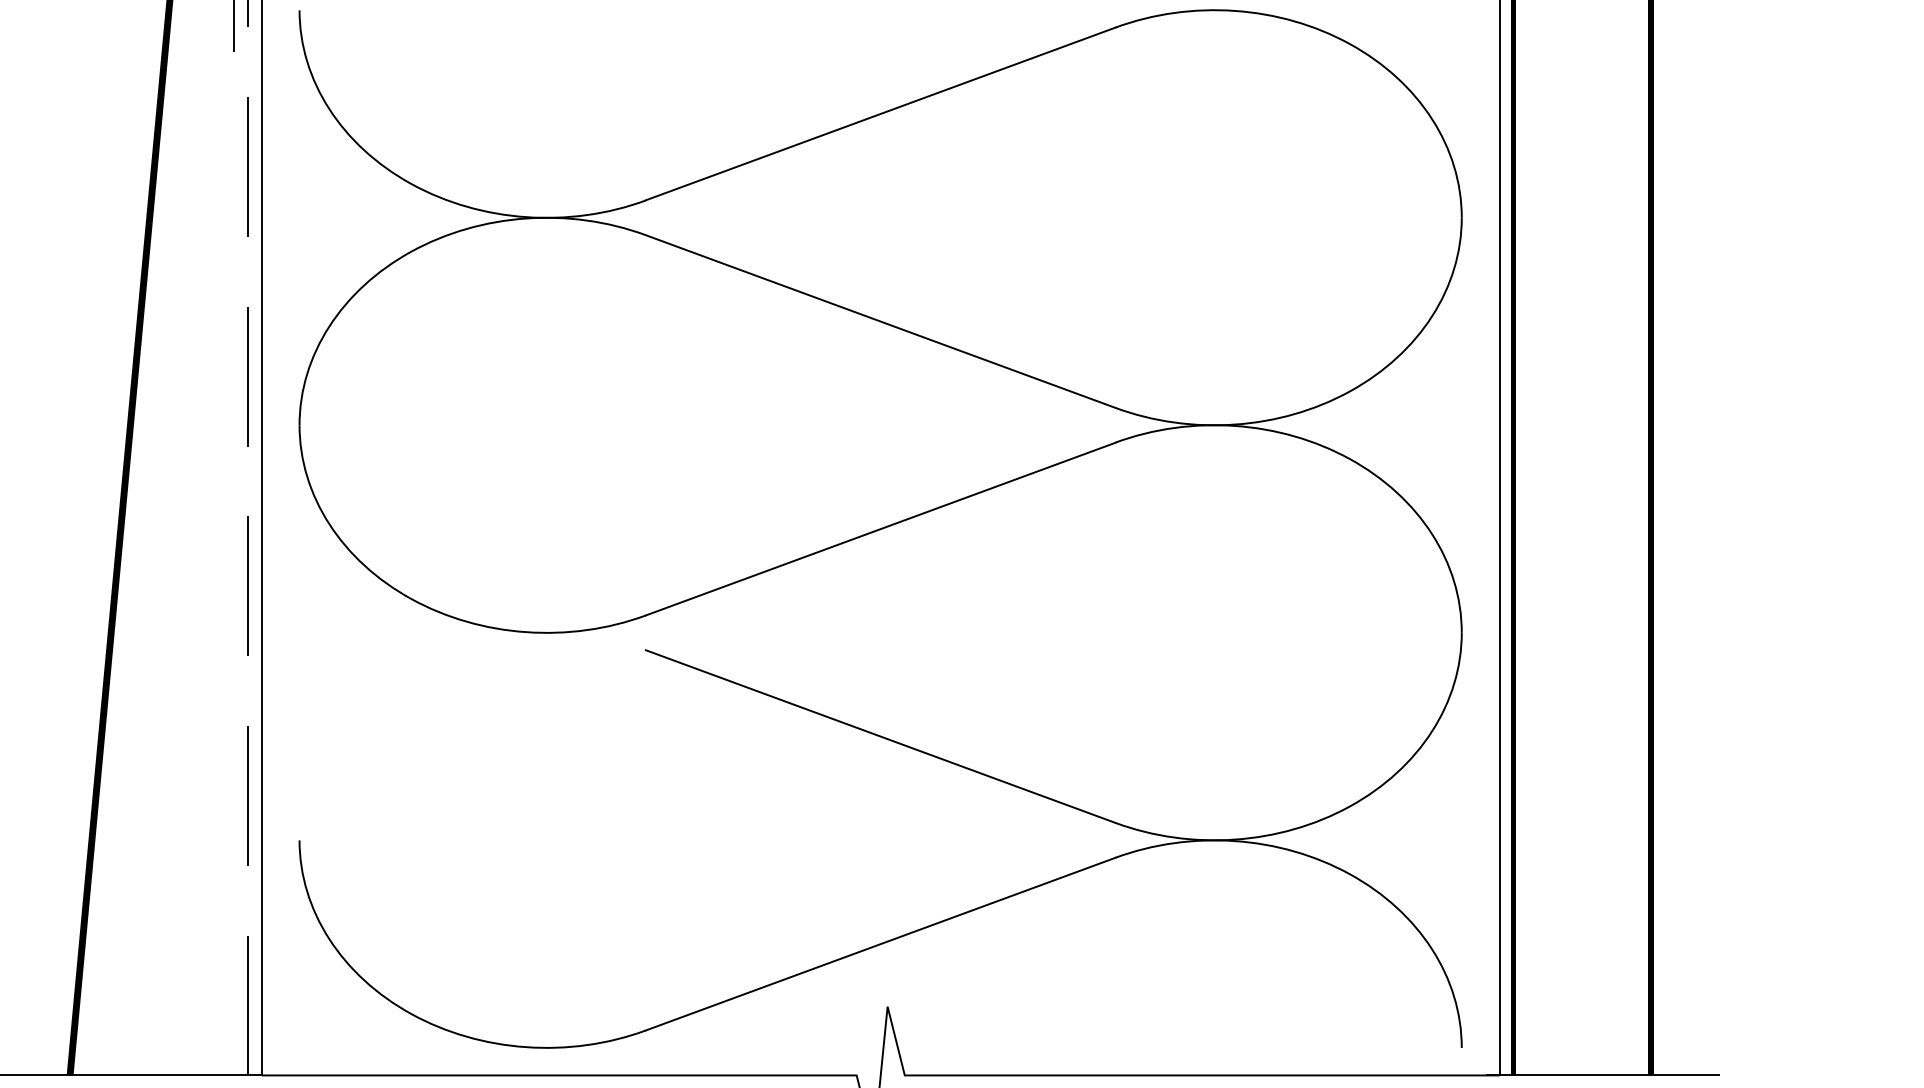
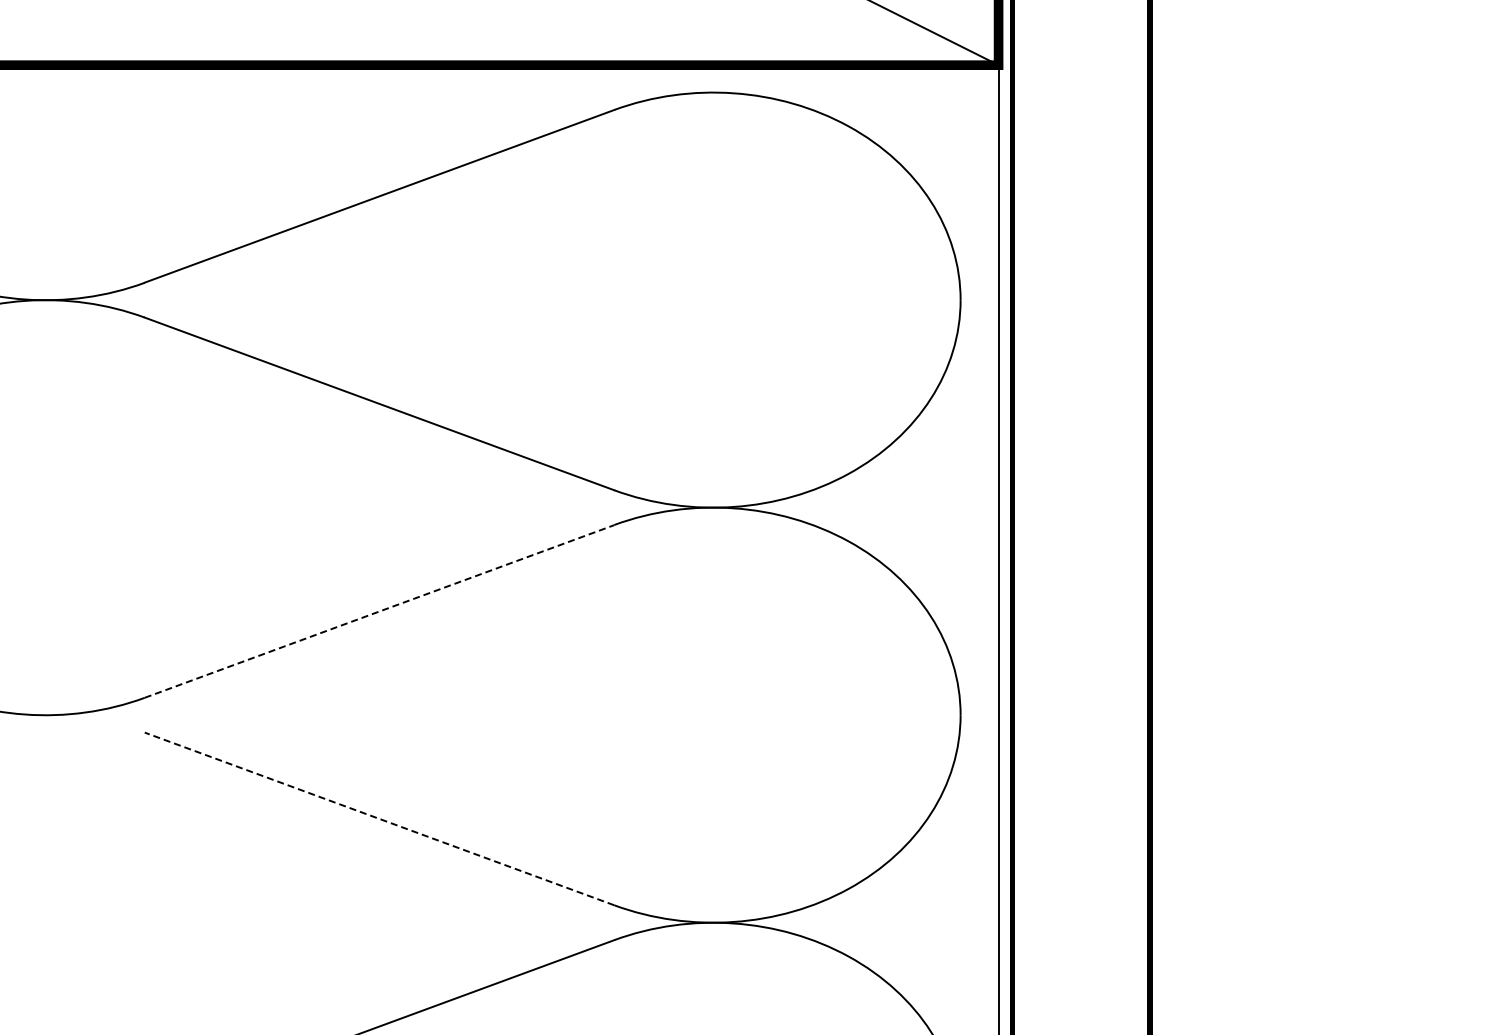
line: (881, 528) -> (380, 610), solid -> dashed
line: (880, 736) -> (379, 818), solid -> dashed

